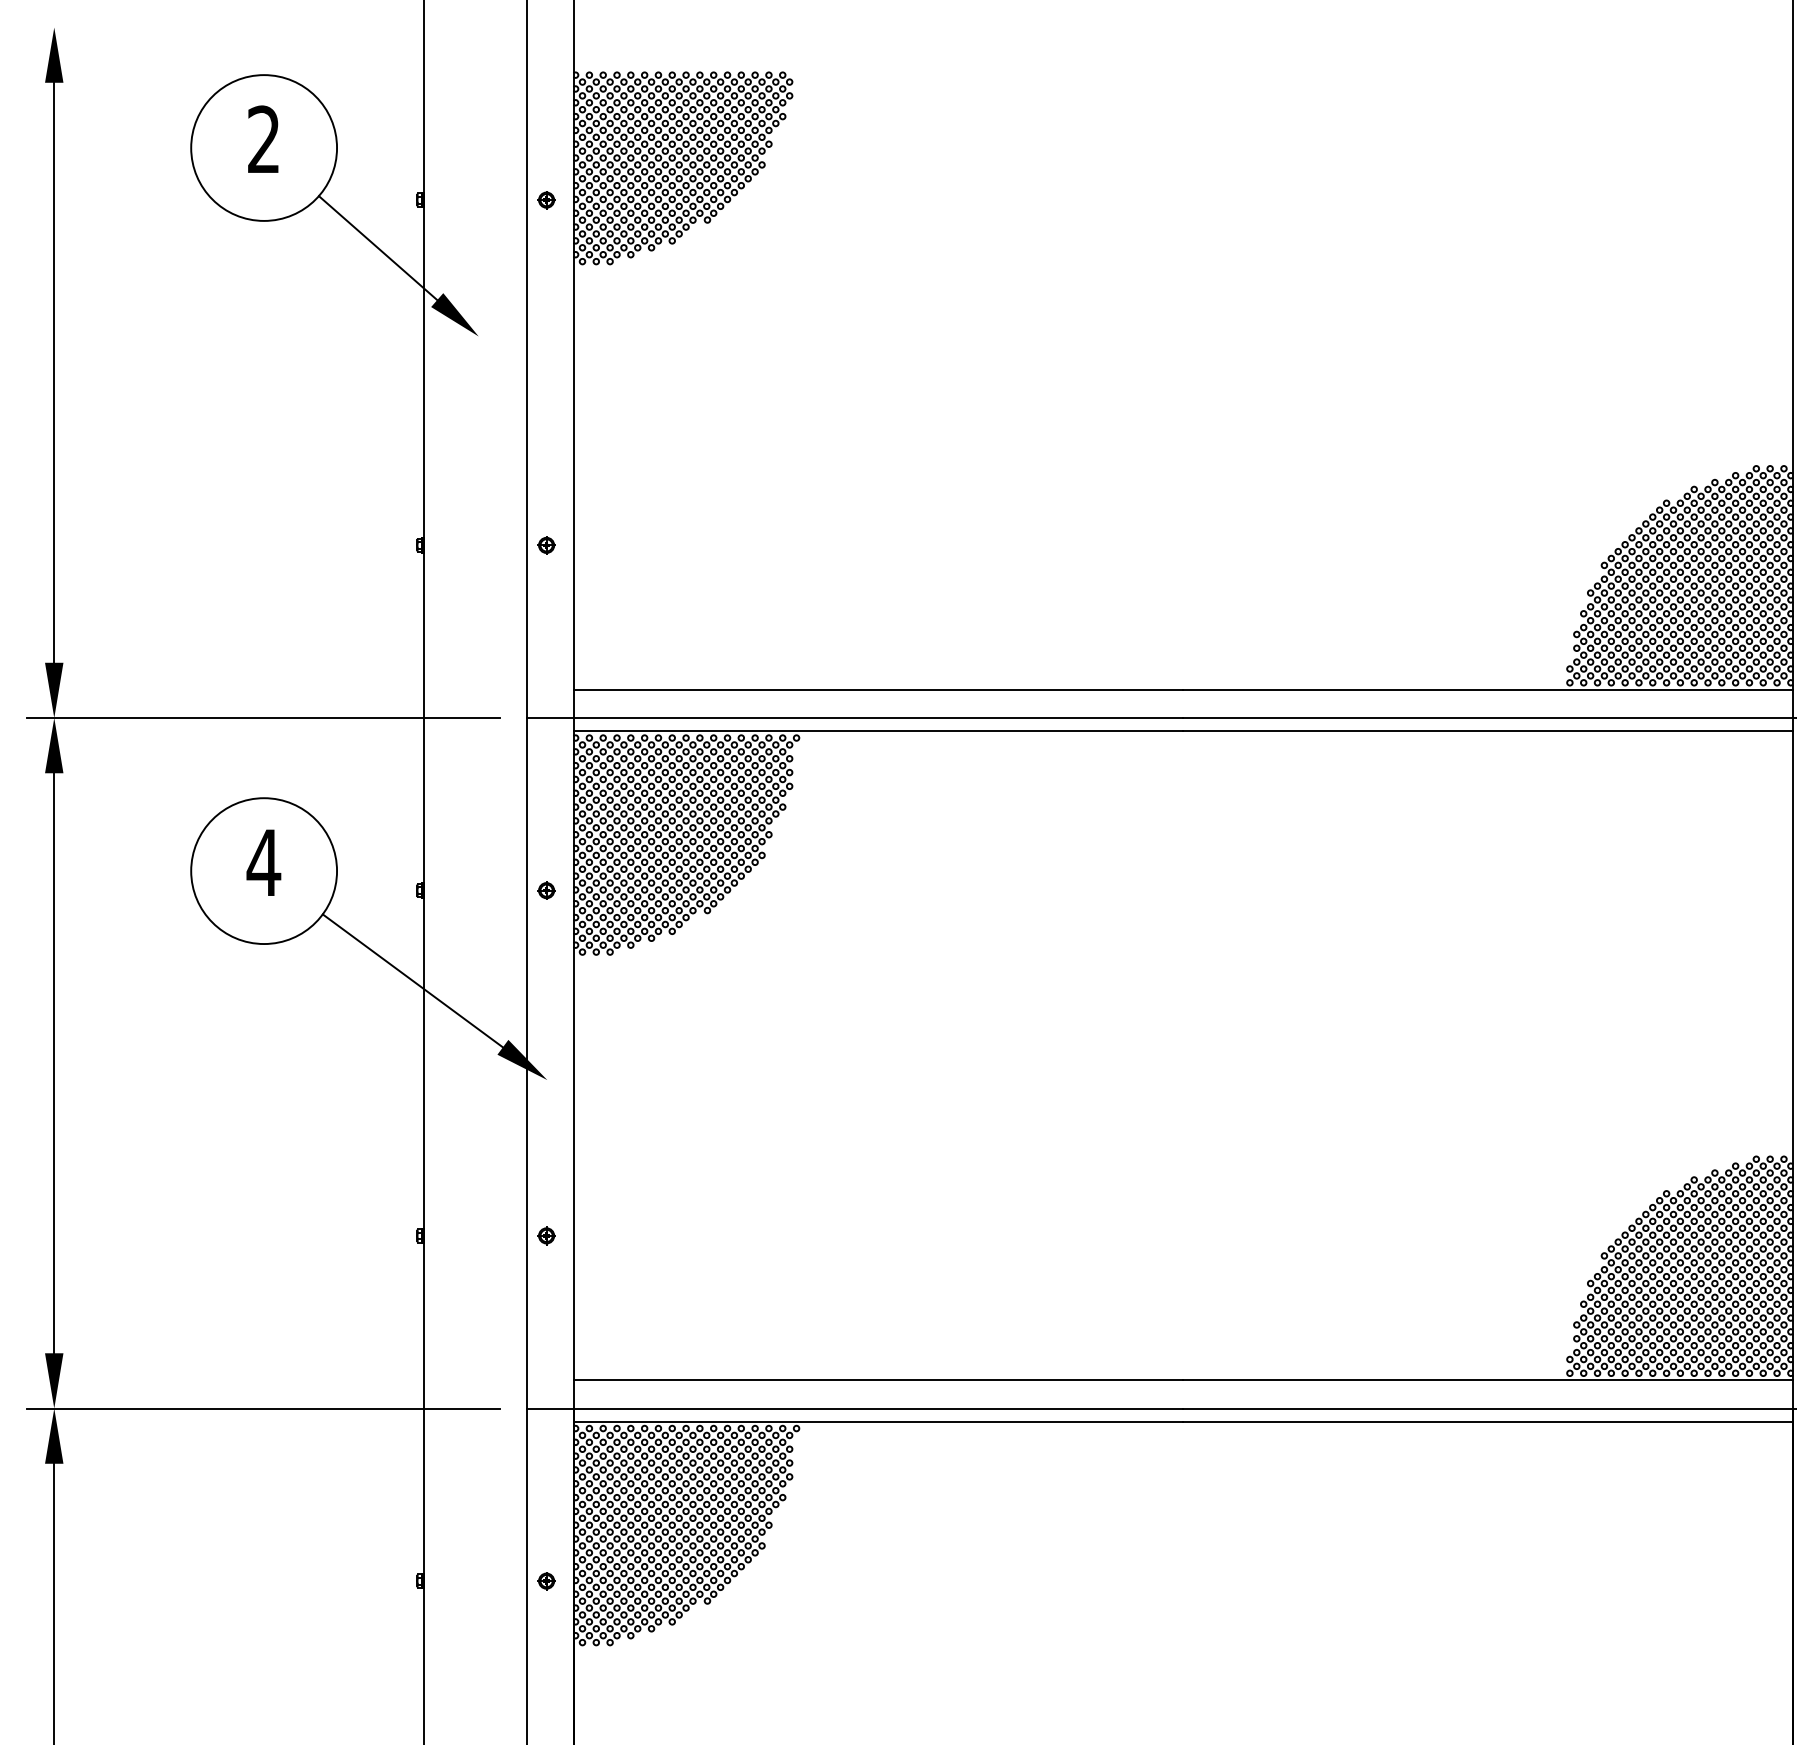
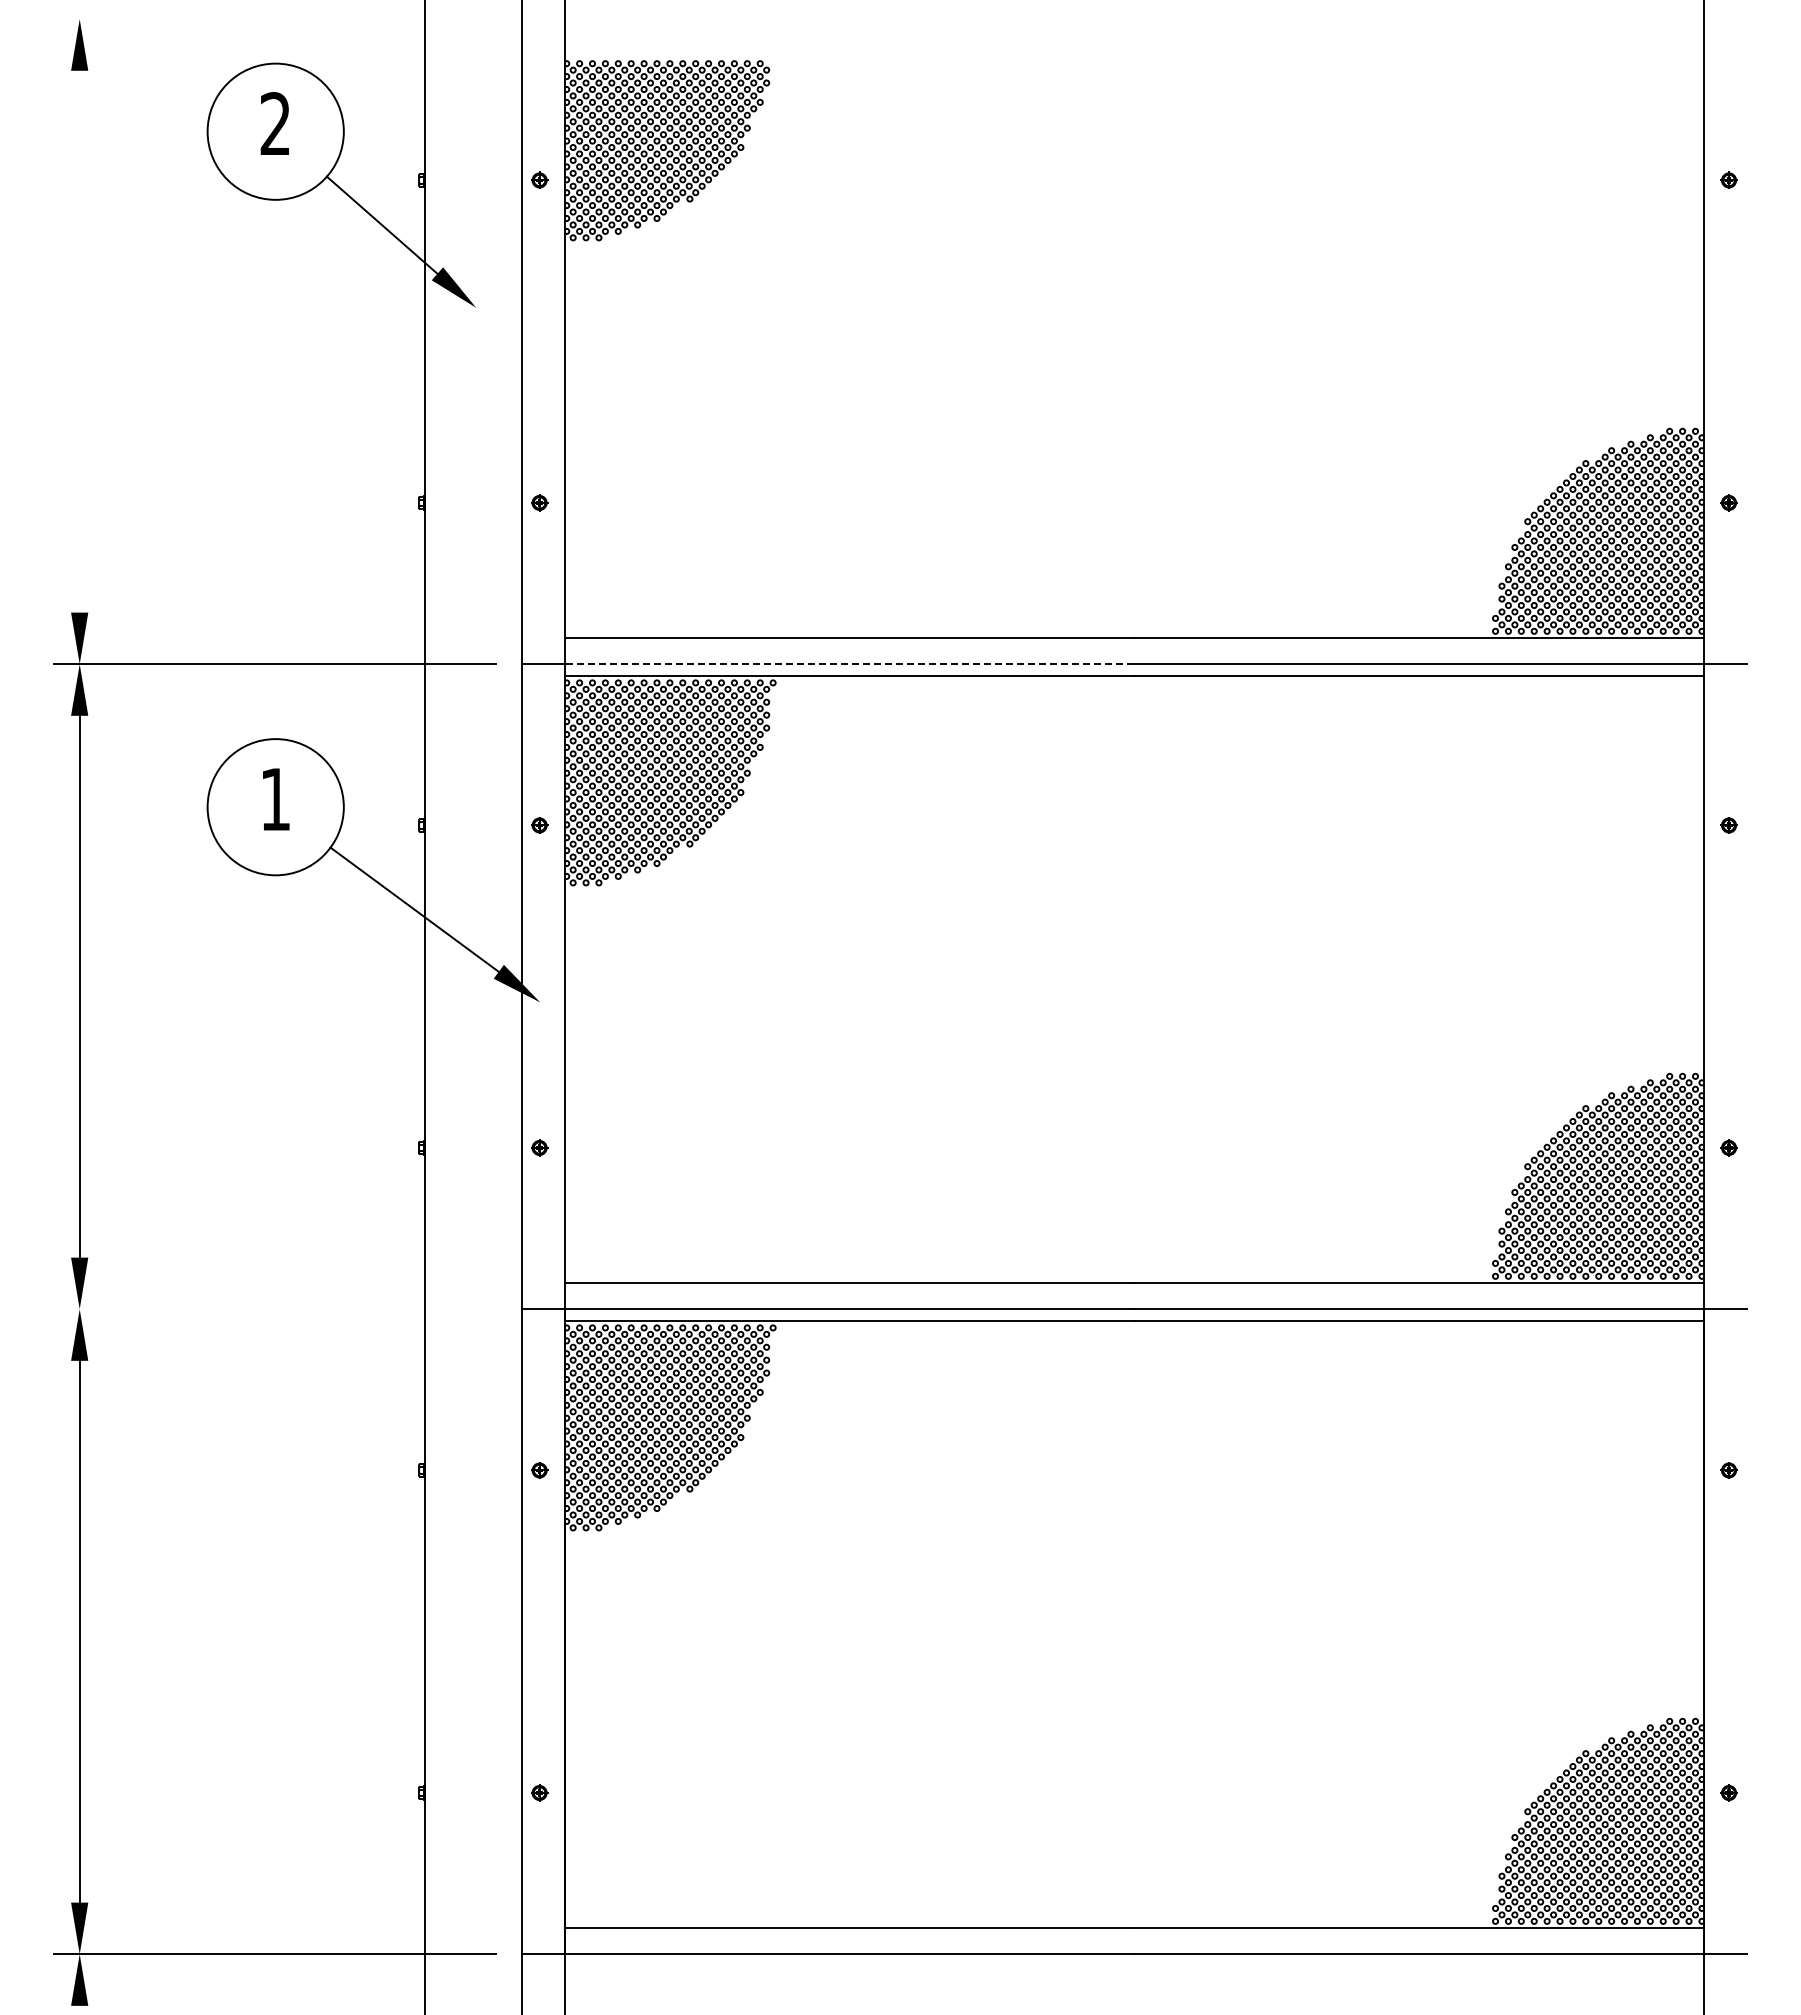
line: (54, 372) -> (79, 341), removed
line: (878, 718) -> (849, 664), solid -> dashed
text: (263, 862) -> (275, 799), 4 -> 1
line: (262, 1408) -> (274, 1309), removed

